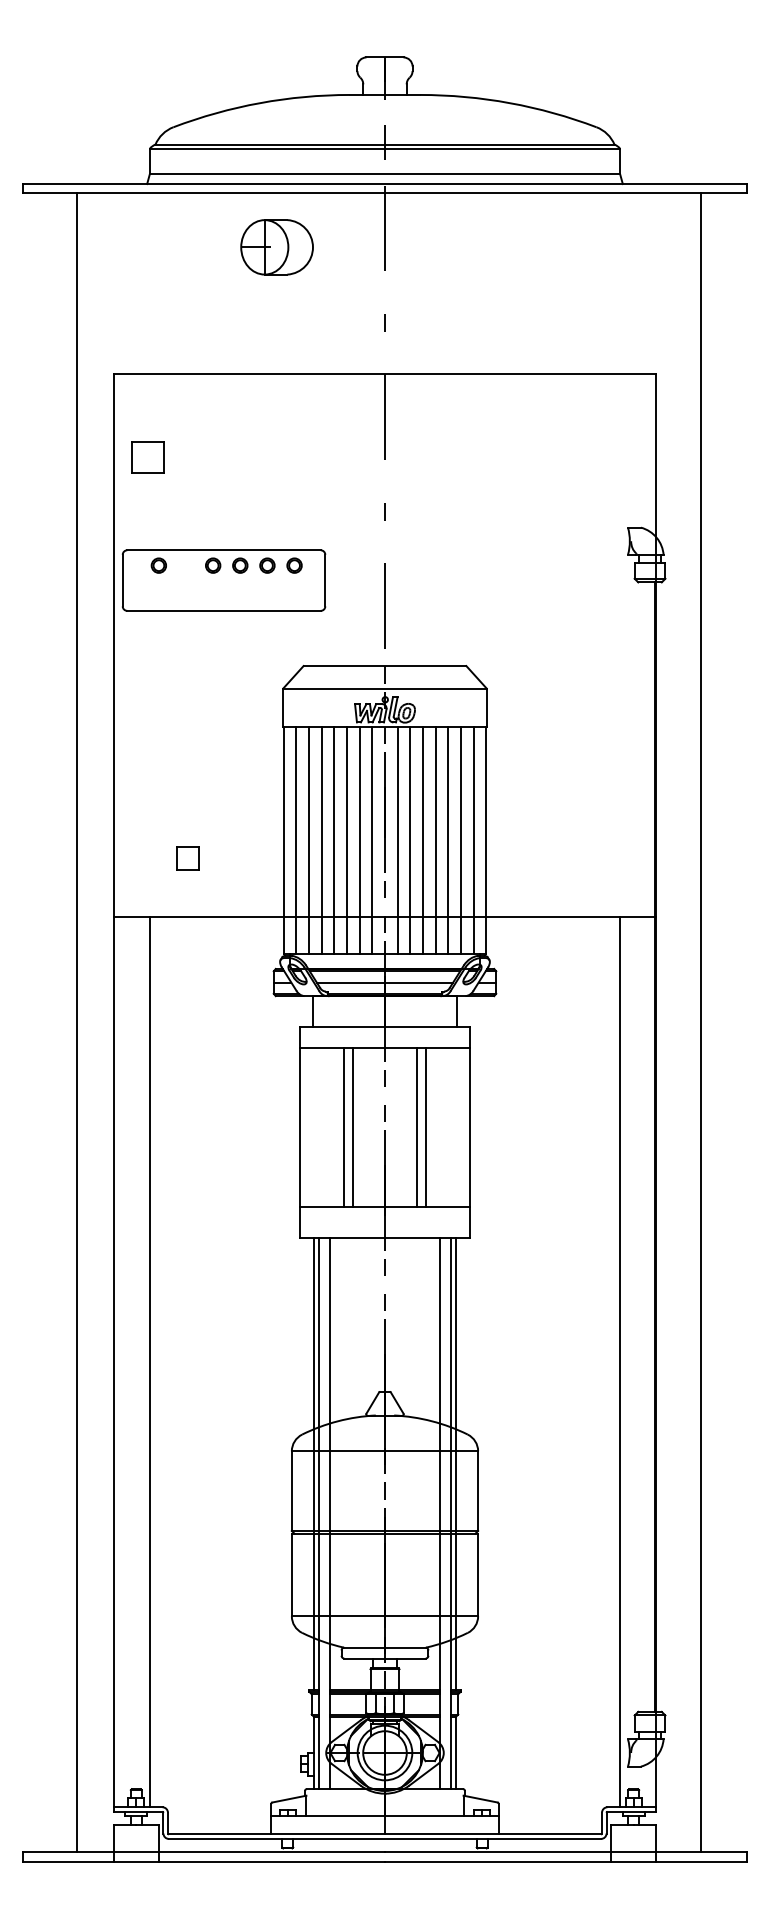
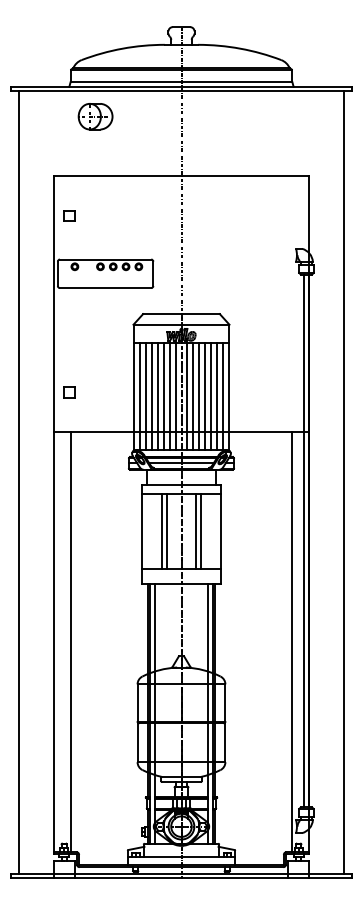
part: (276, 246) -> (95, 116), moved
part: (147, 456) -> (69, 215), size x0.71
part: (187, 857) -> (69, 392), moved
line: (77, 1023) -> (19, 482), moved
line: (700, 1023) -> (343, 482), moved
line: (643, 1146) -> (303, 540), added

